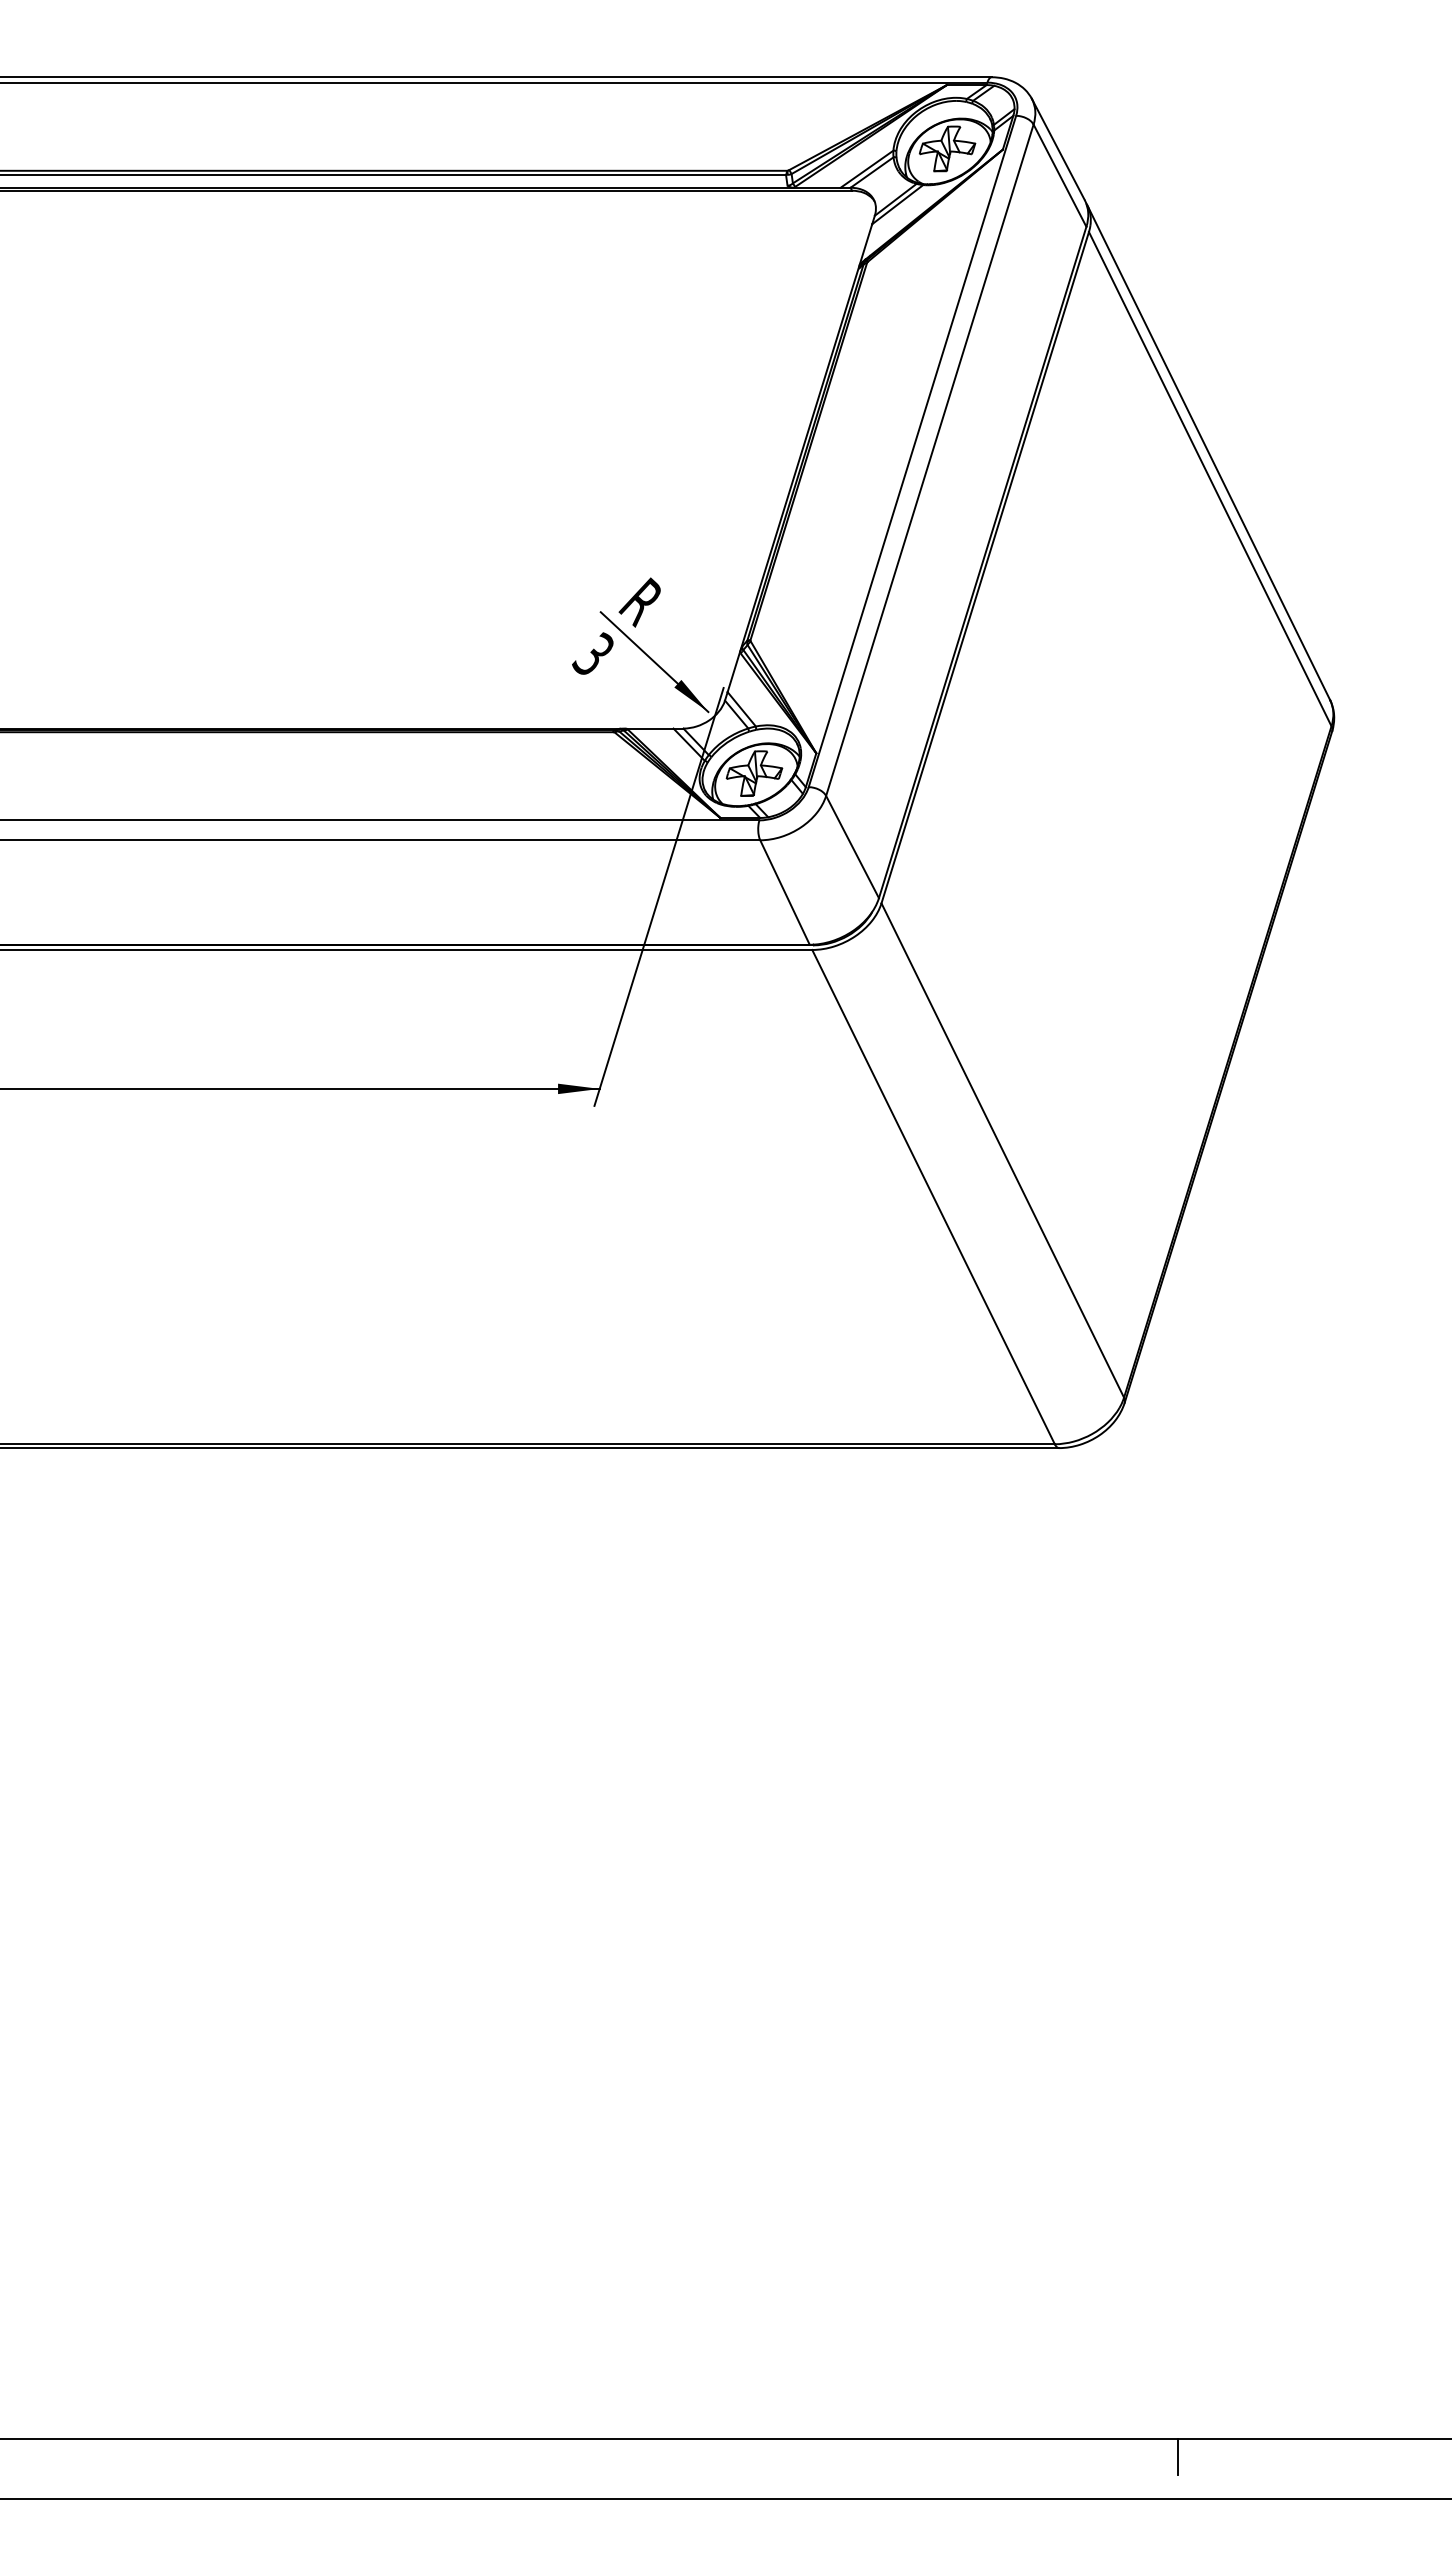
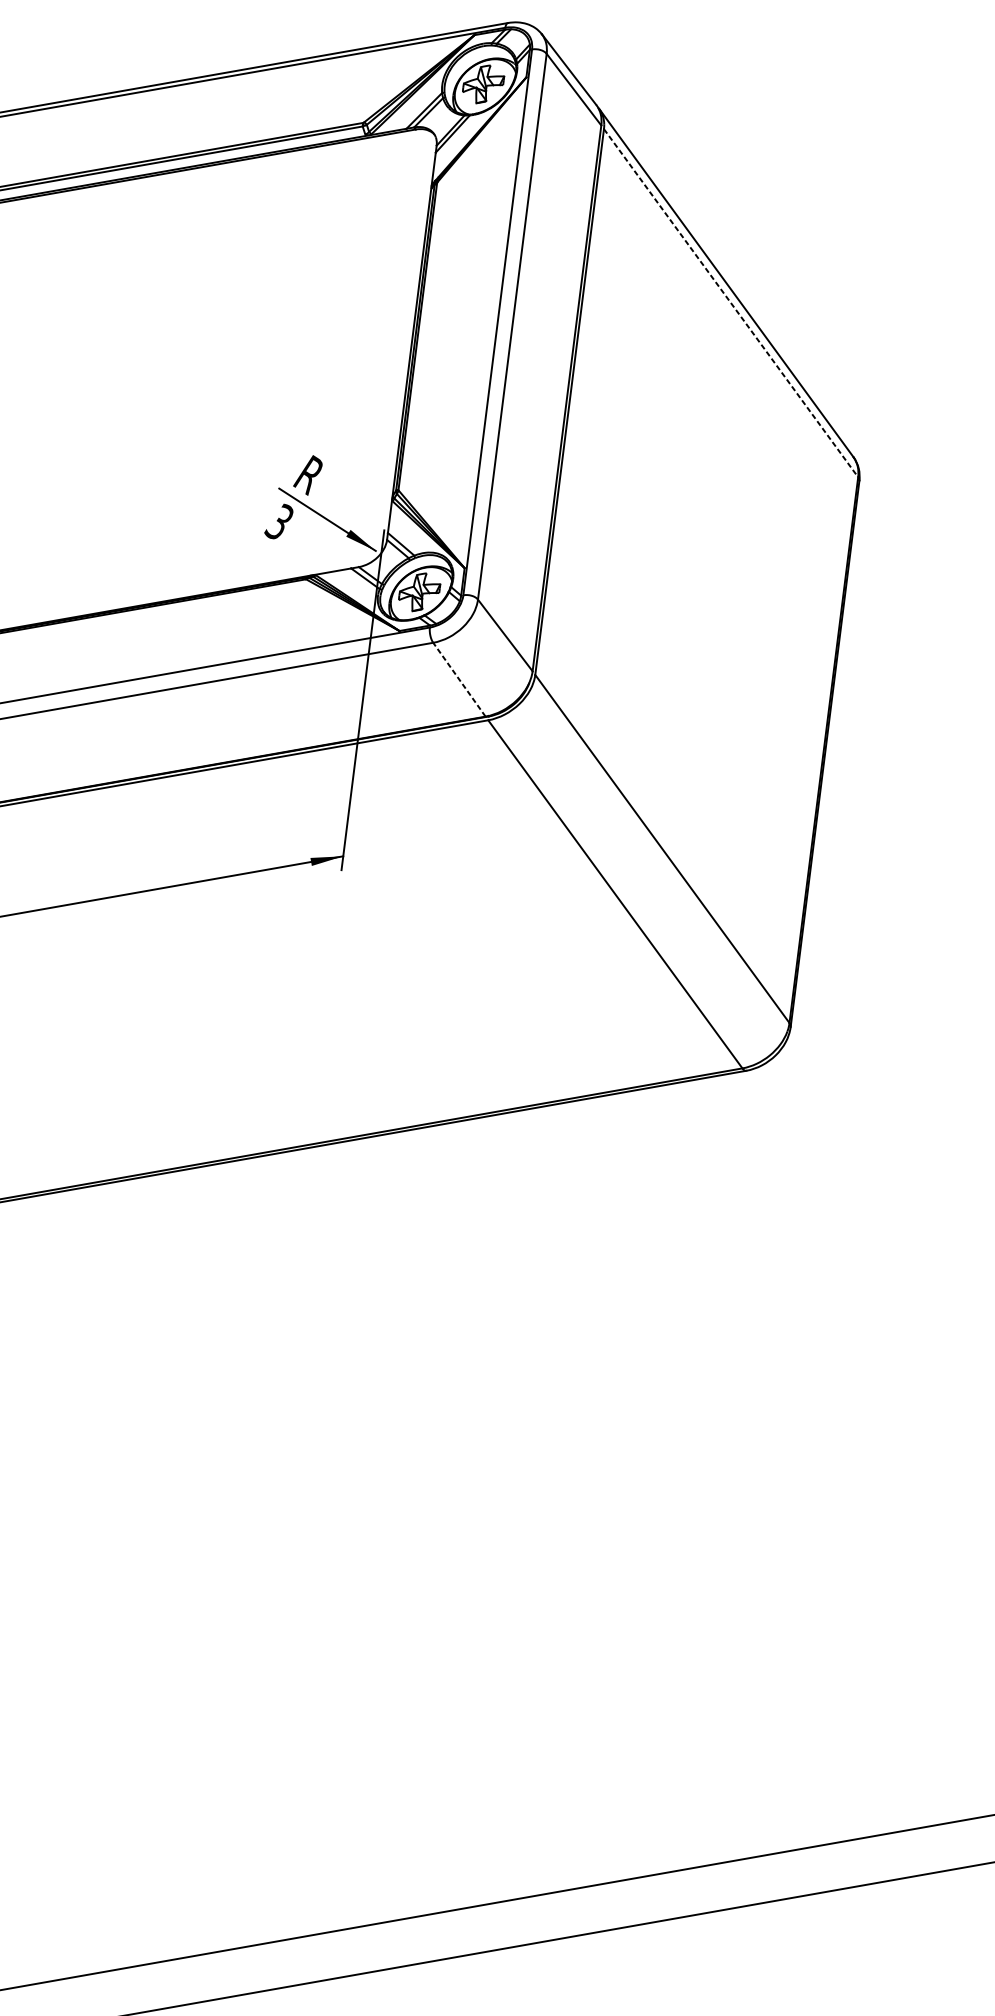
line: (1210, 479) -> (731, 303), solid -> dashed
line: (785, 892) -> (459, 679), solid -> dashed
line: (1177, 2456) -> (974, 1832), removed

